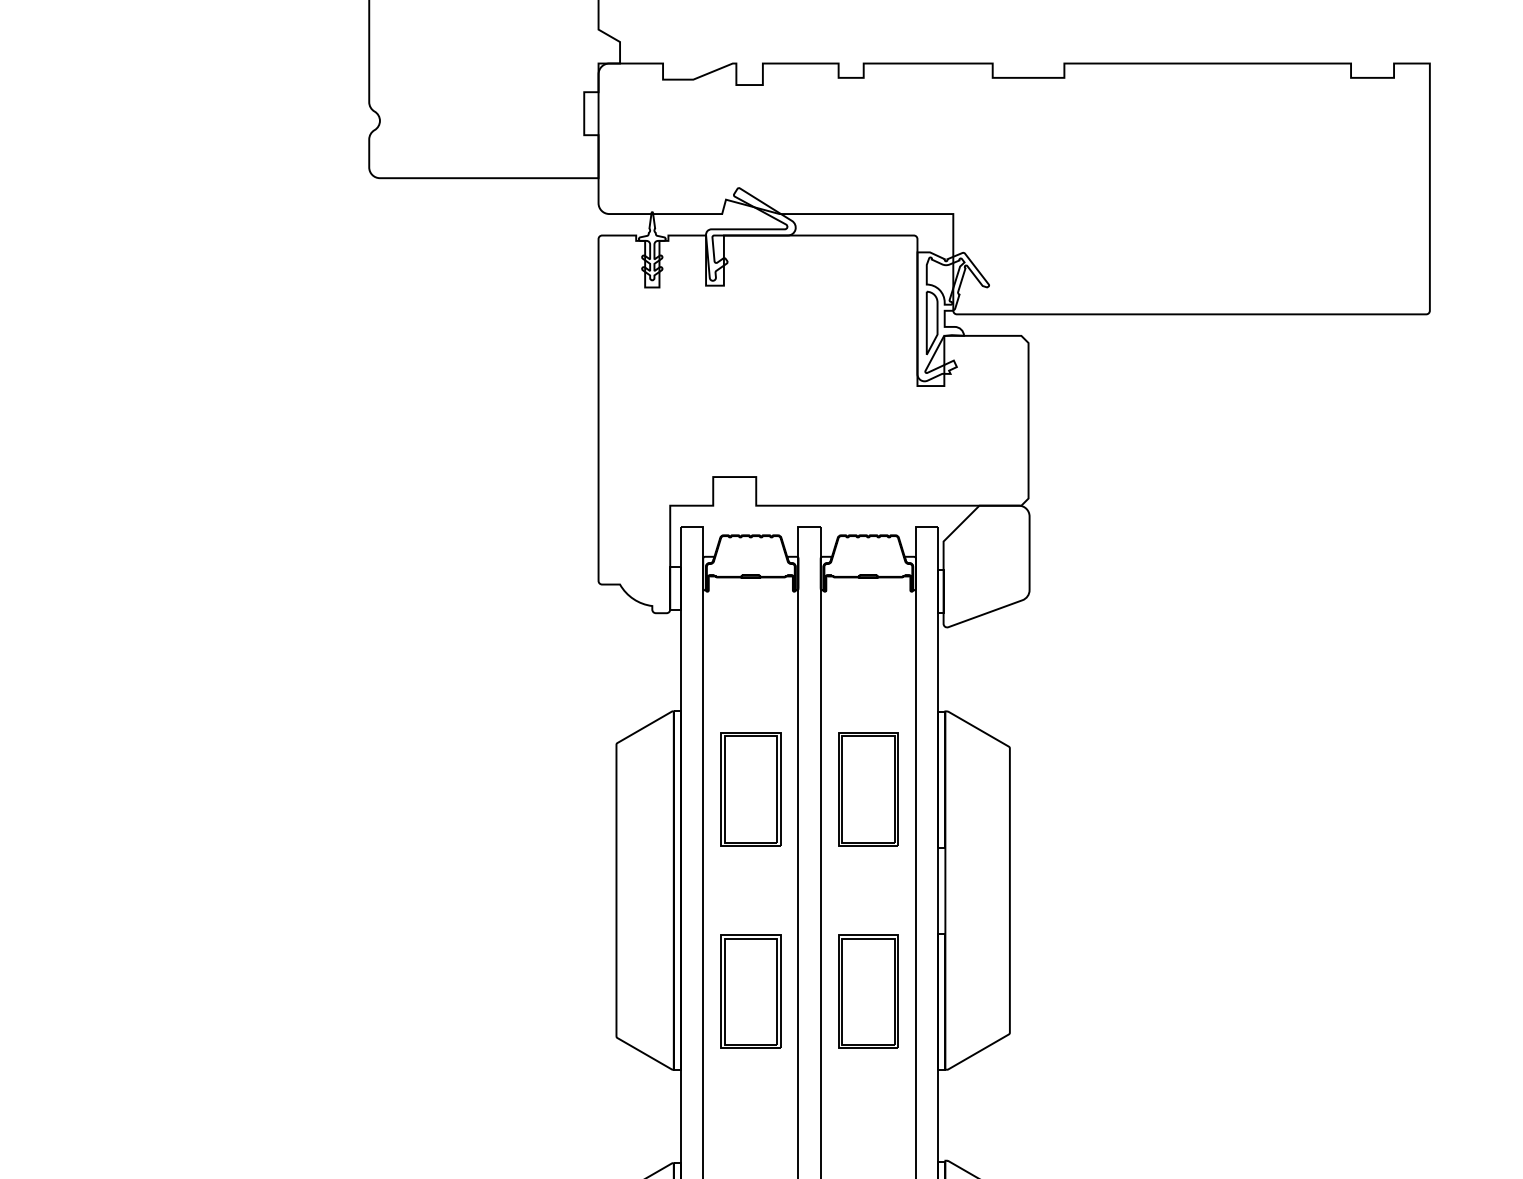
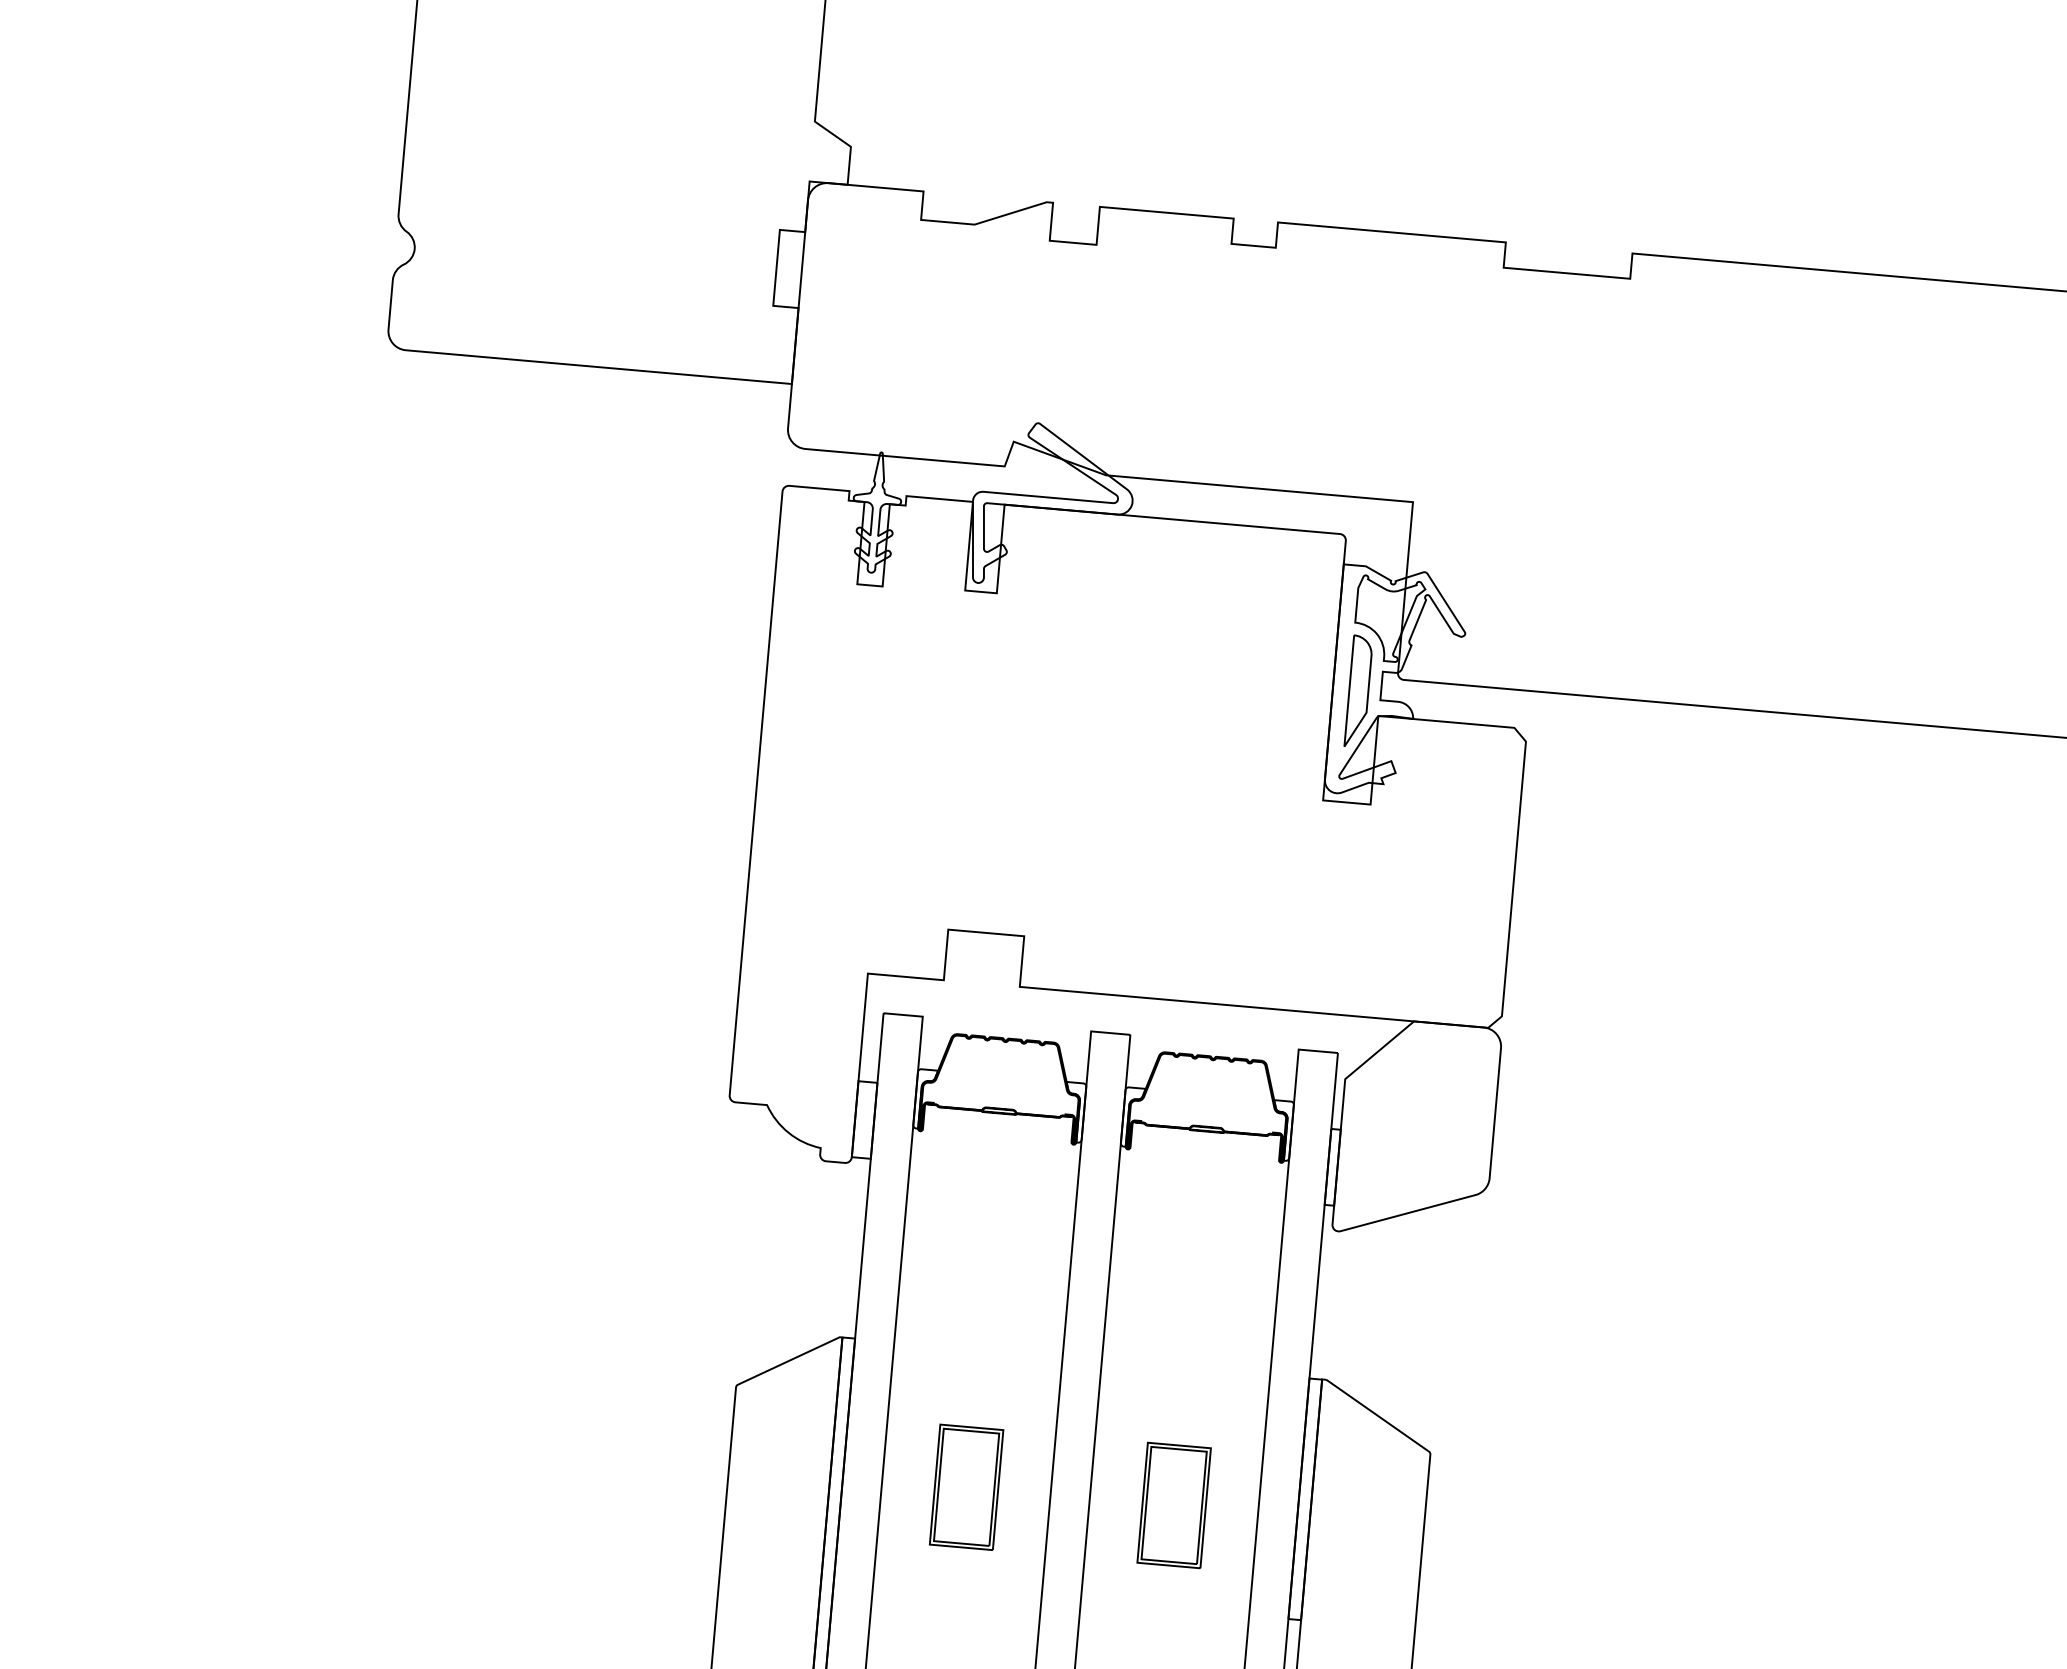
part: (750, 789) -> (965, 1487), size x0.6
part: (868, 789) -> (1174, 1505), size x0.6

